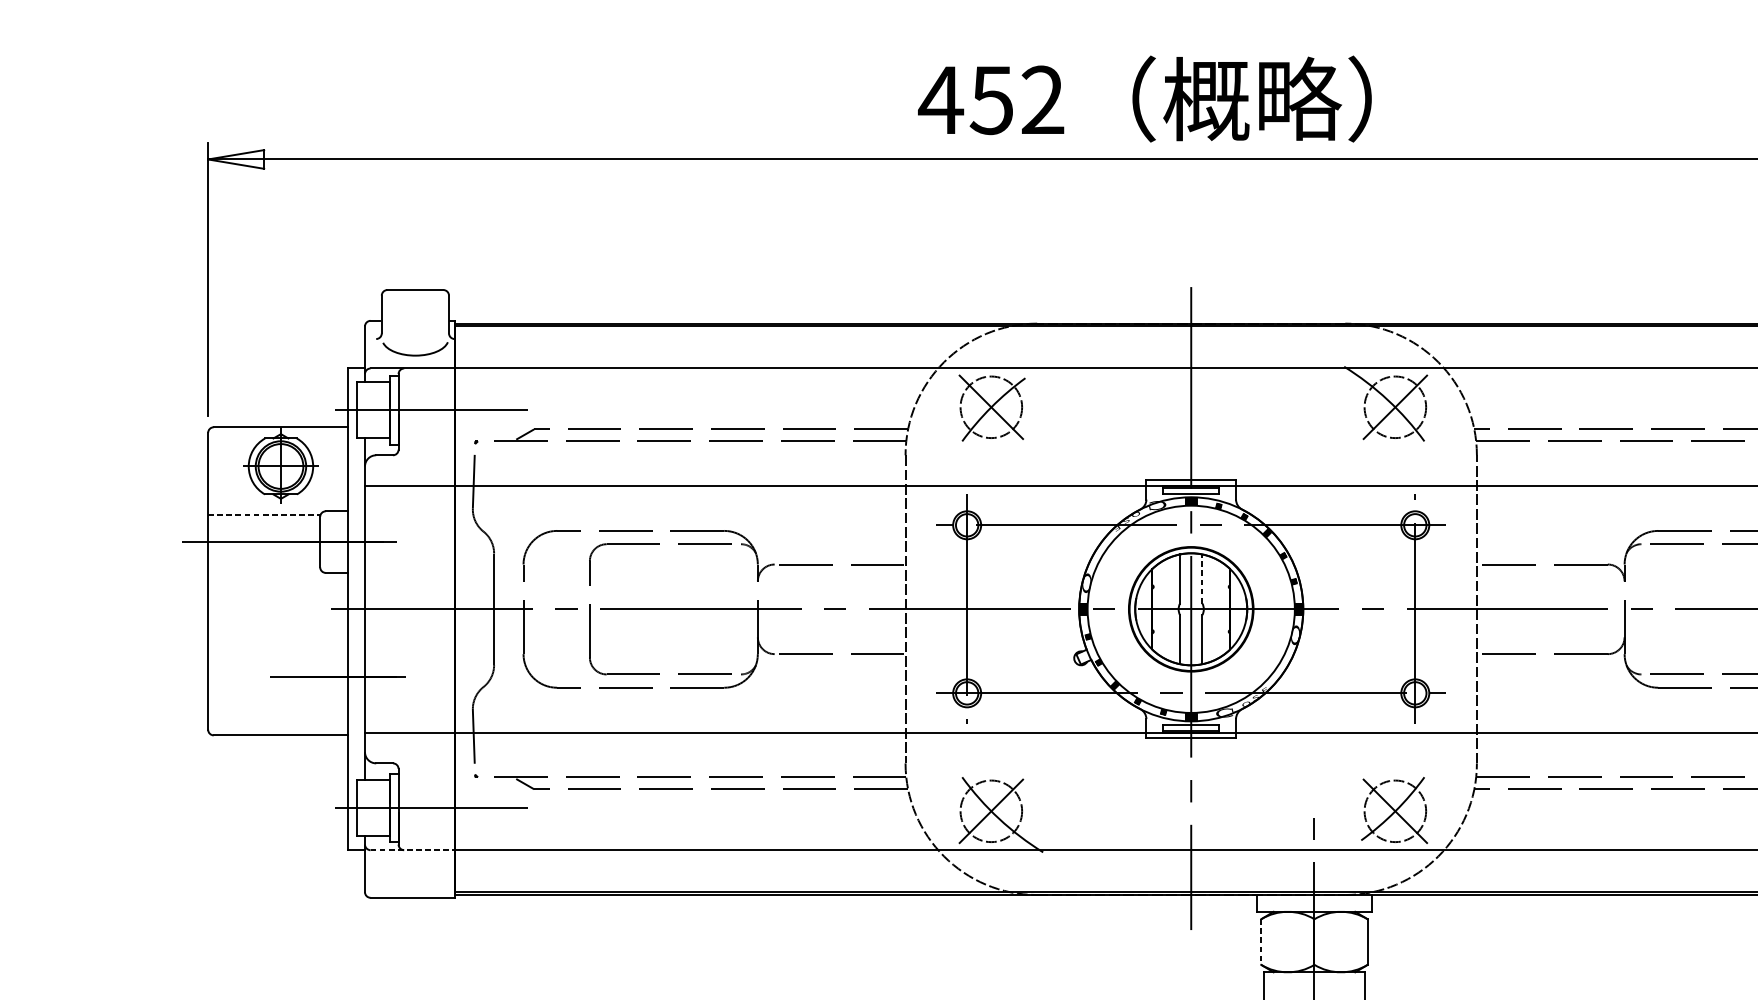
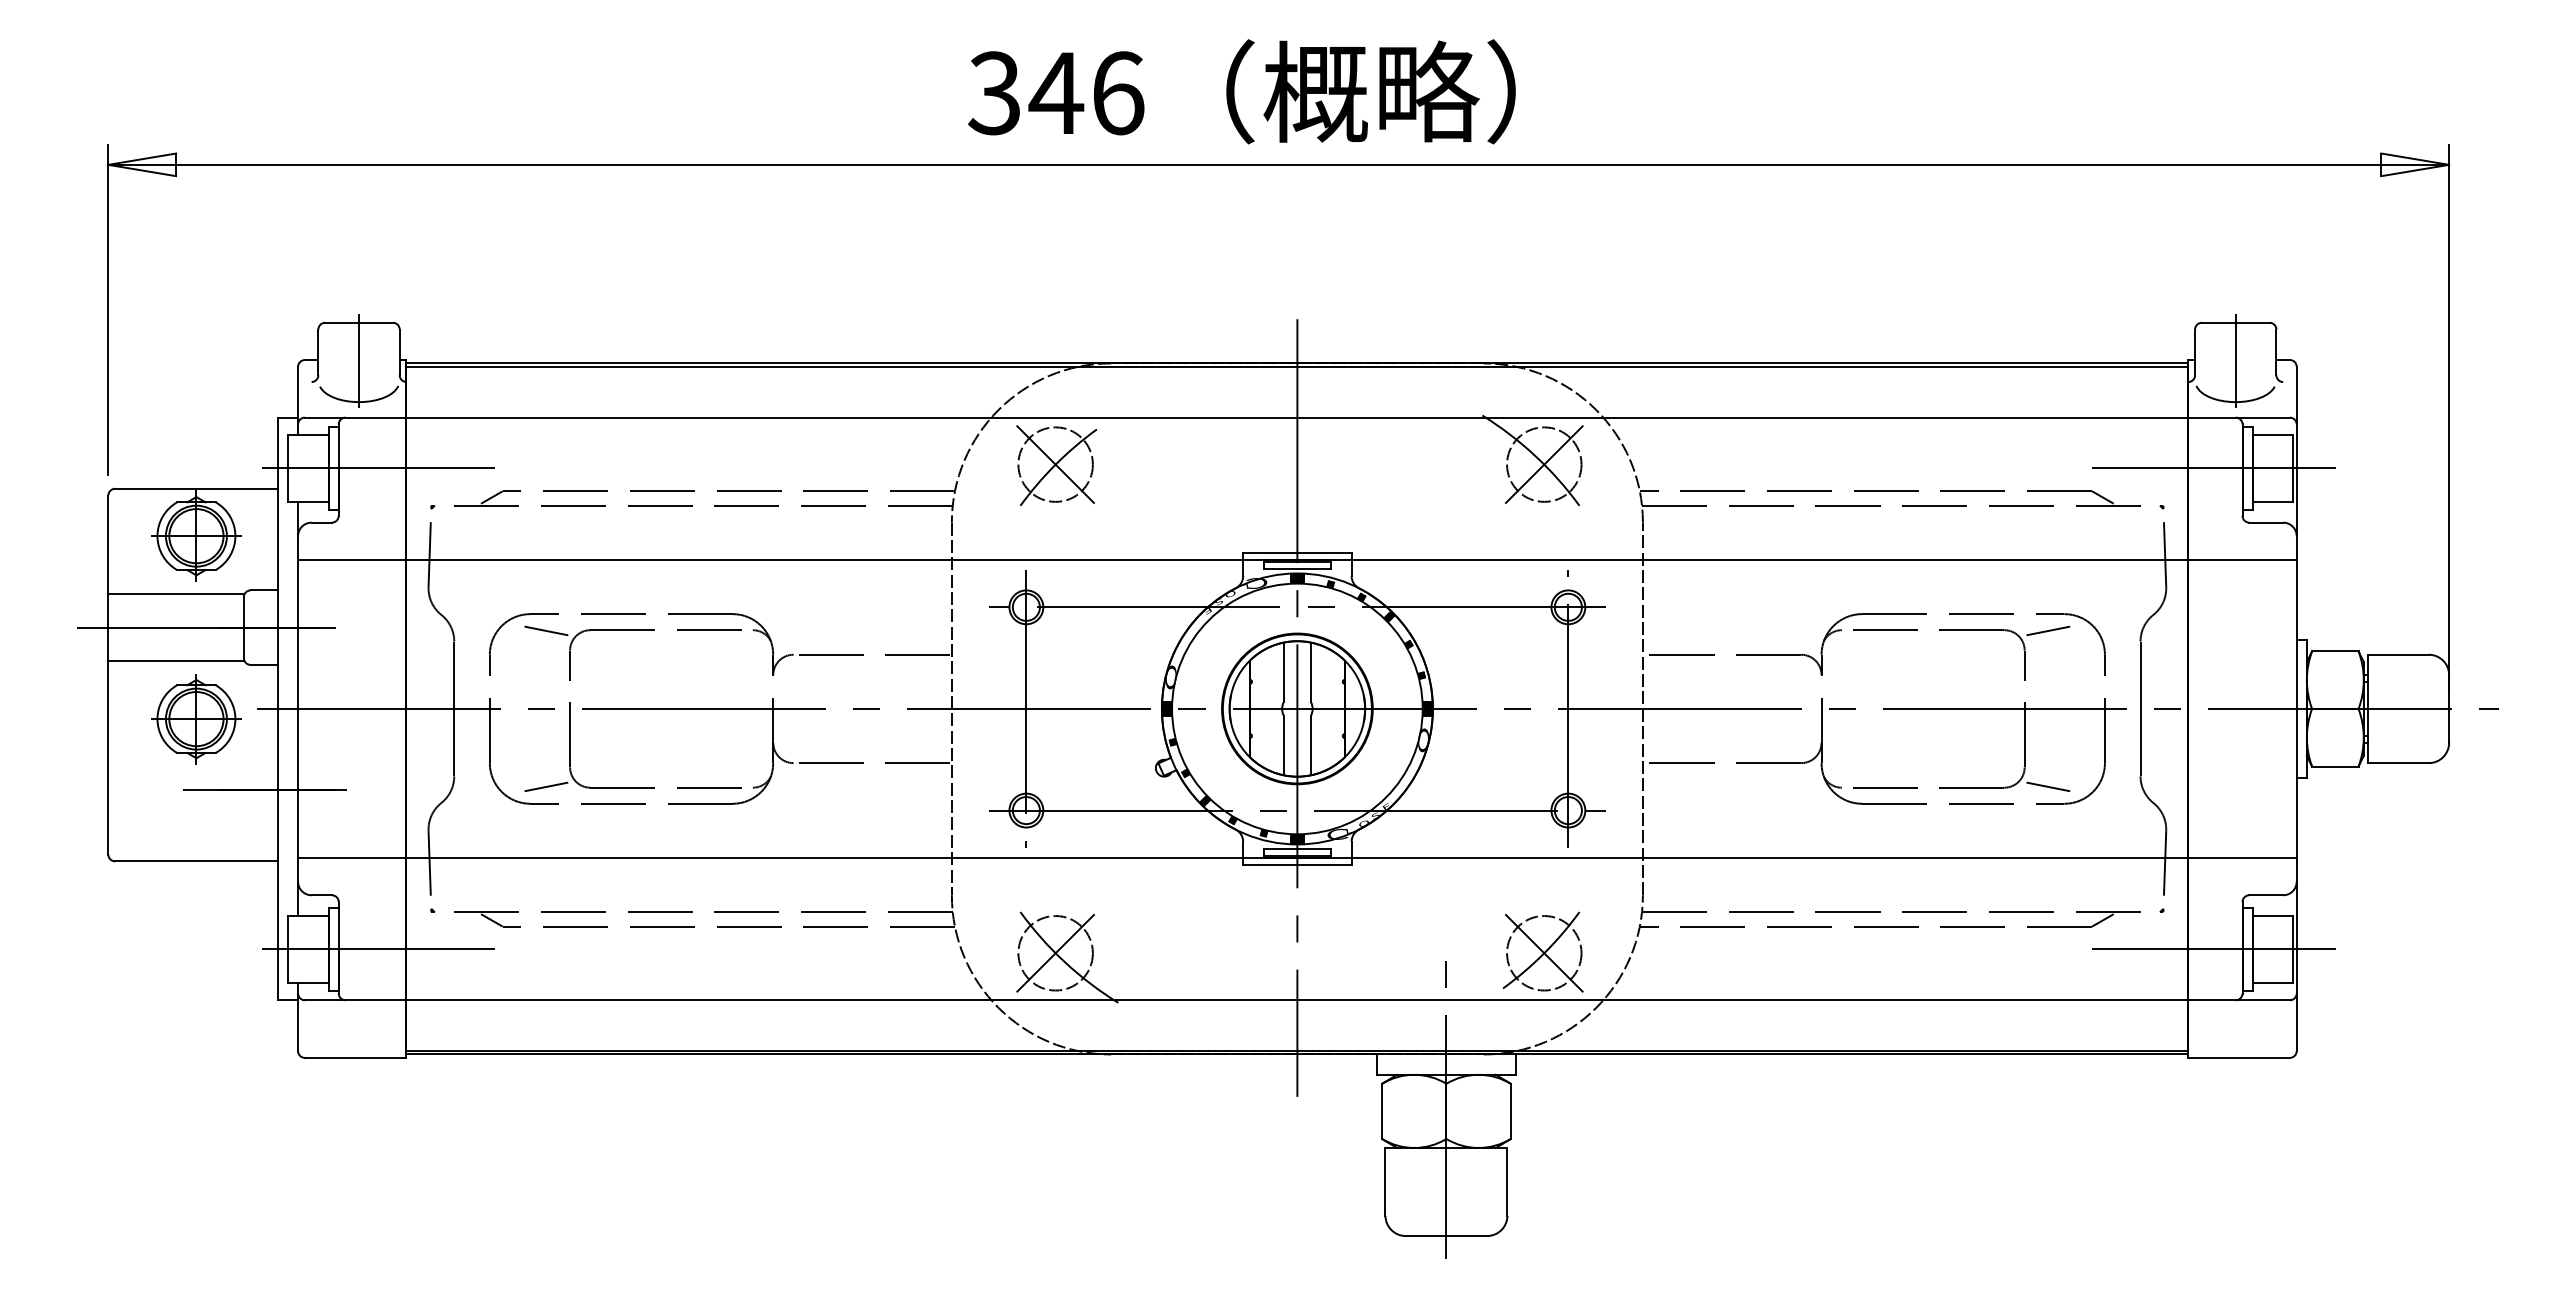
text: (991, 100) -> (1055, 93), 452 -> 346
line: (415, 321) -> (359, 360), added
line: (264, 514) -> (176, 594), dashed -> solid
line: (570, 544) -> (546, 630), added
line: (264, 569) -> (176, 660), added
line: (1202, 579) -> (1310, 672), dashed -> solid
part: (281, 618) -> (196, 719), added
line: (570, 673) -> (546, 786), added
line: (412, 850) -> (355, 1000), dashed -> solid
line: (1261, 942) -> (1382, 1111), dashed -> solid

